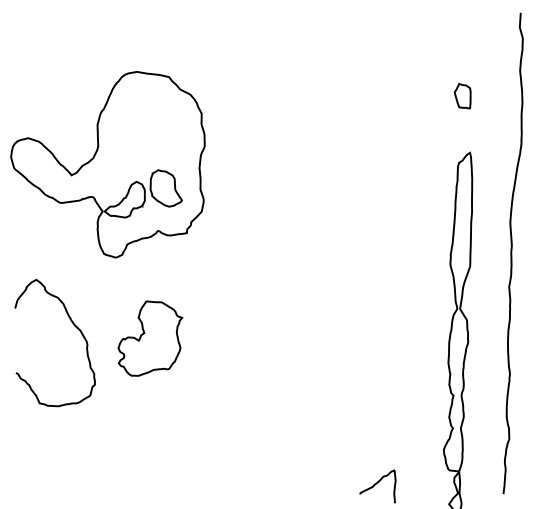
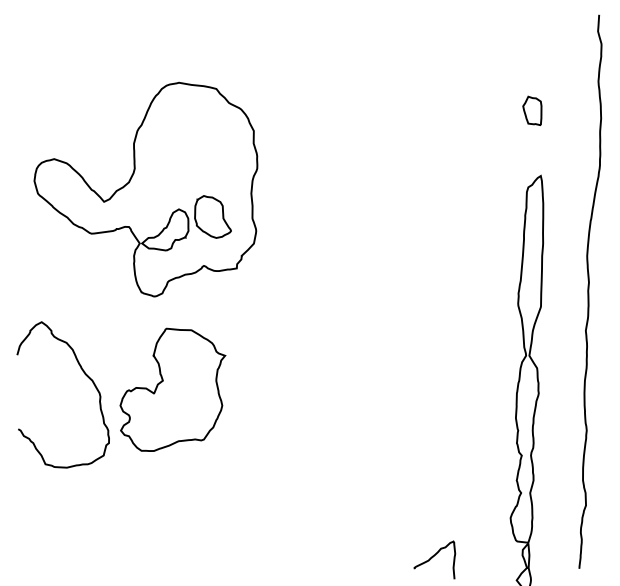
part: (107, 164) -> (145, 189), moved
part: (150, 338) -> (173, 389), size x1.43

